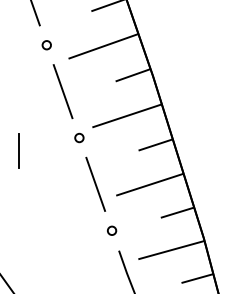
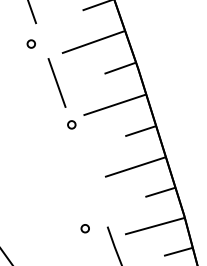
circle: (45, 44) -> (30, 43), moved
line: (19, 150) -> (17, 136), removed
line: (95, 184) -> (86, 166), removed
circle: (111, 230) -> (84, 228), moved

